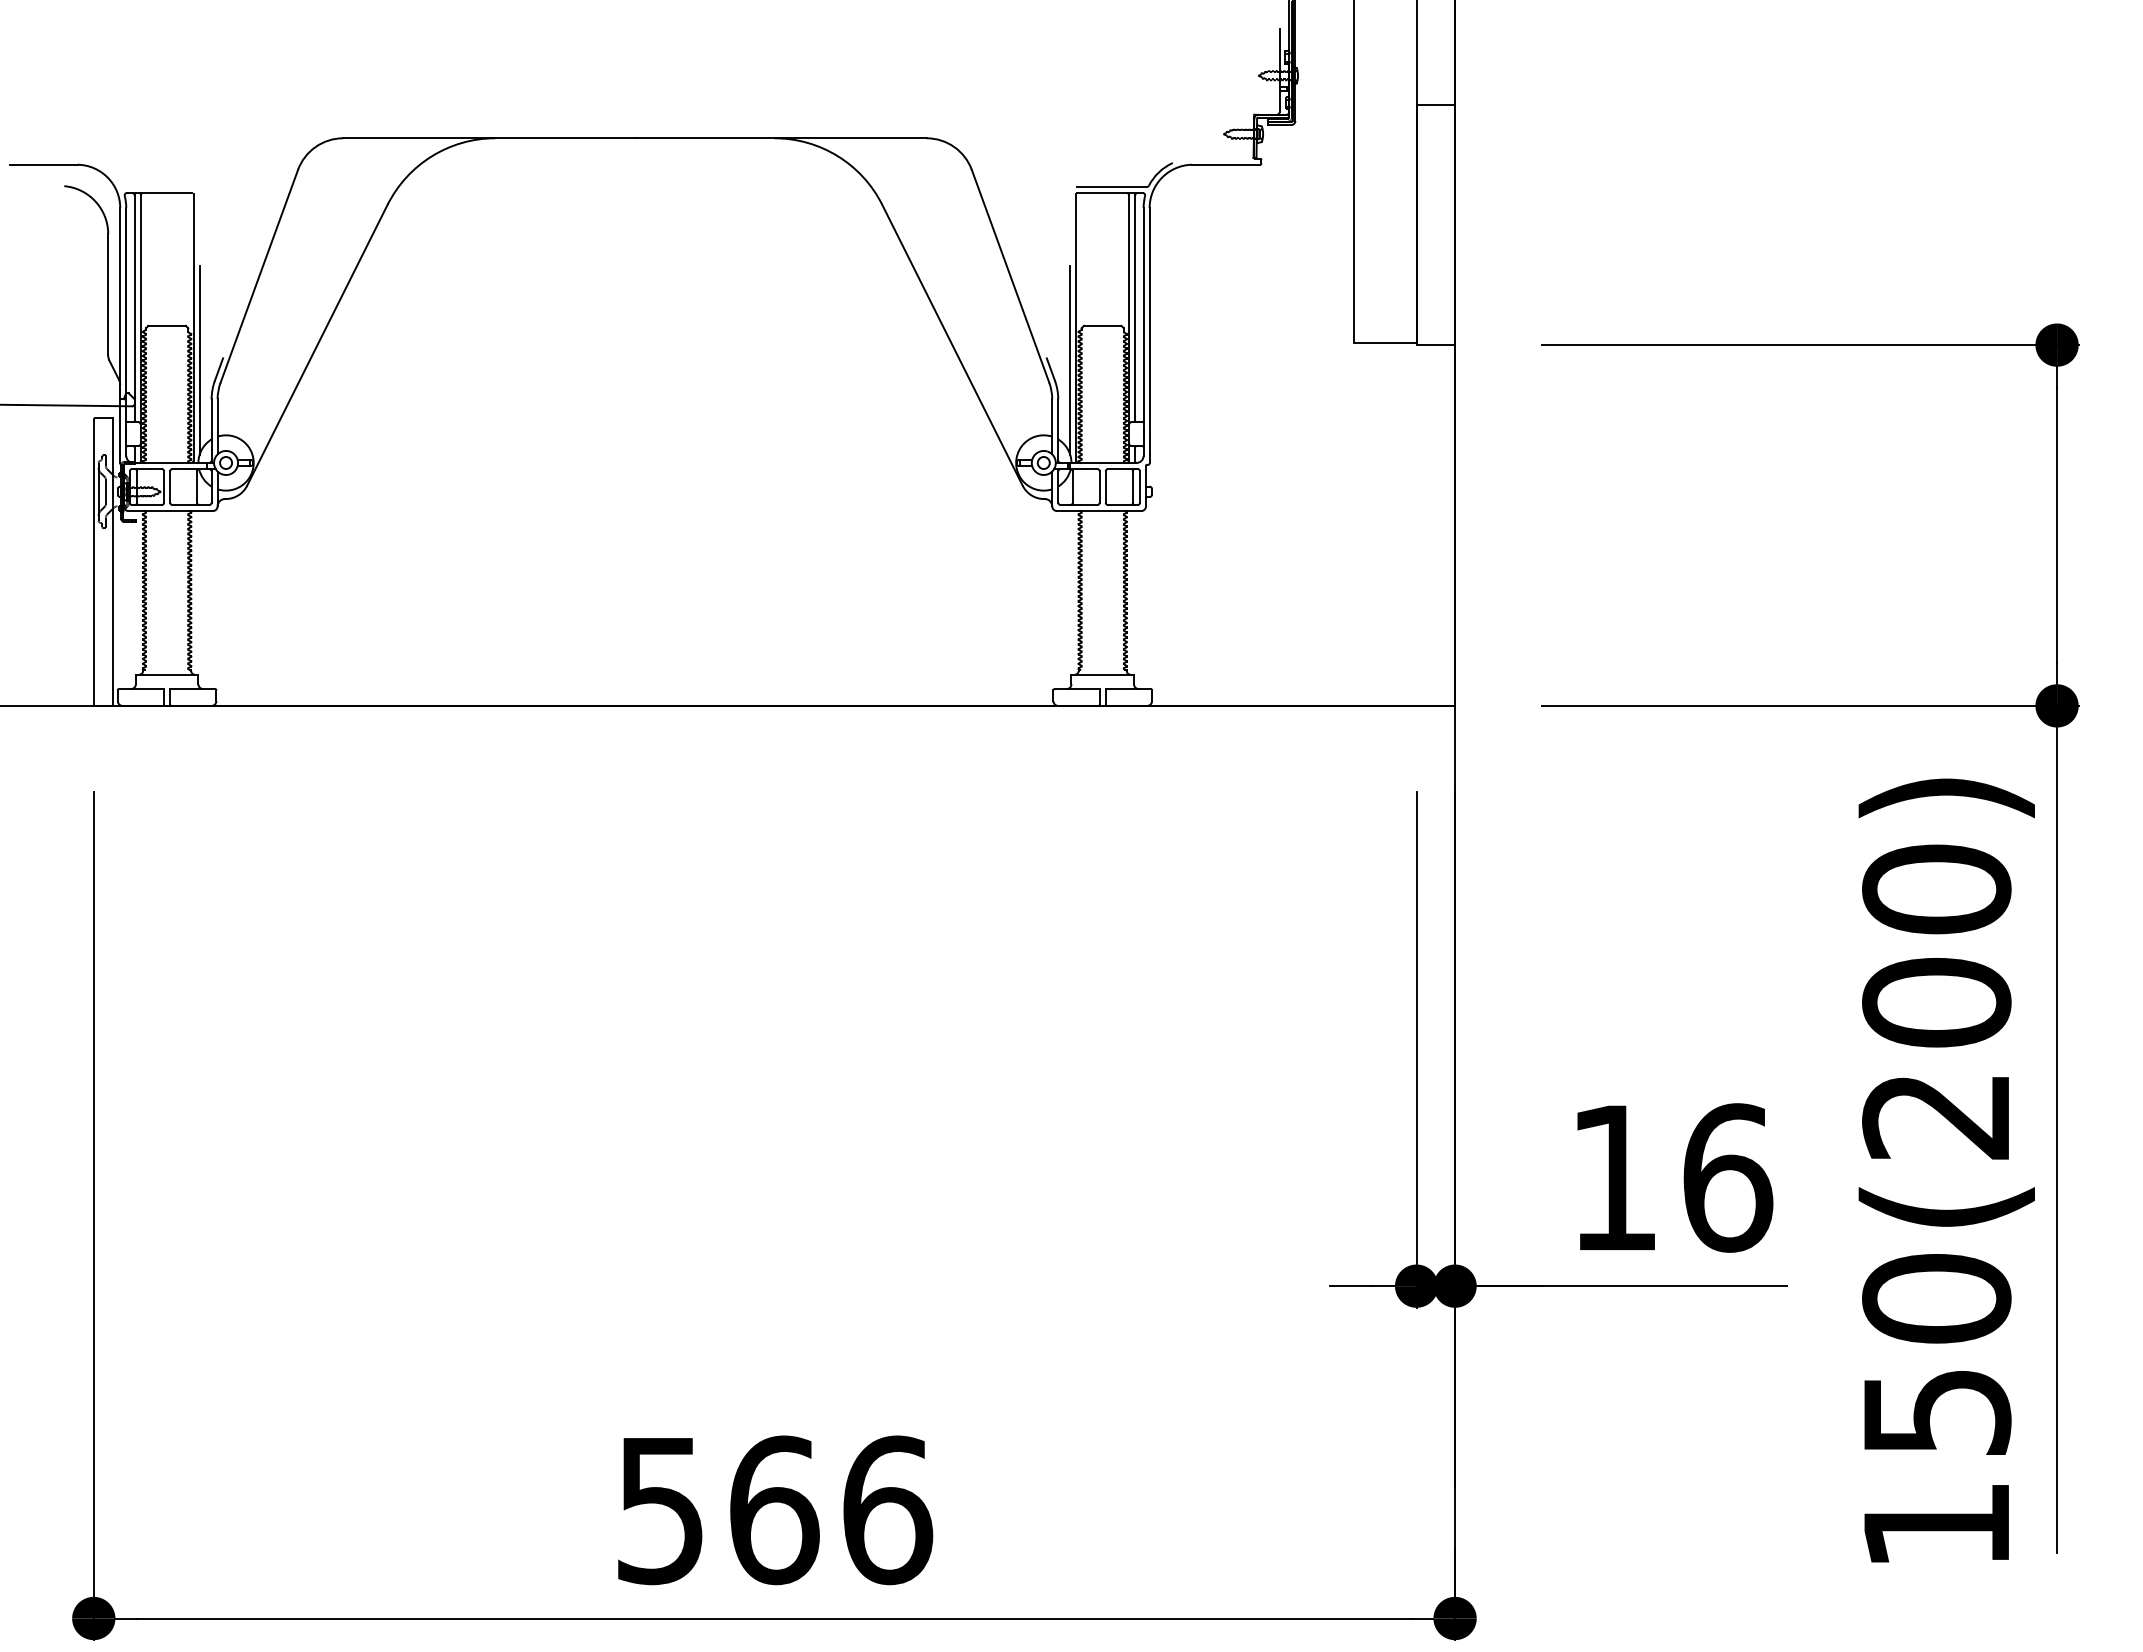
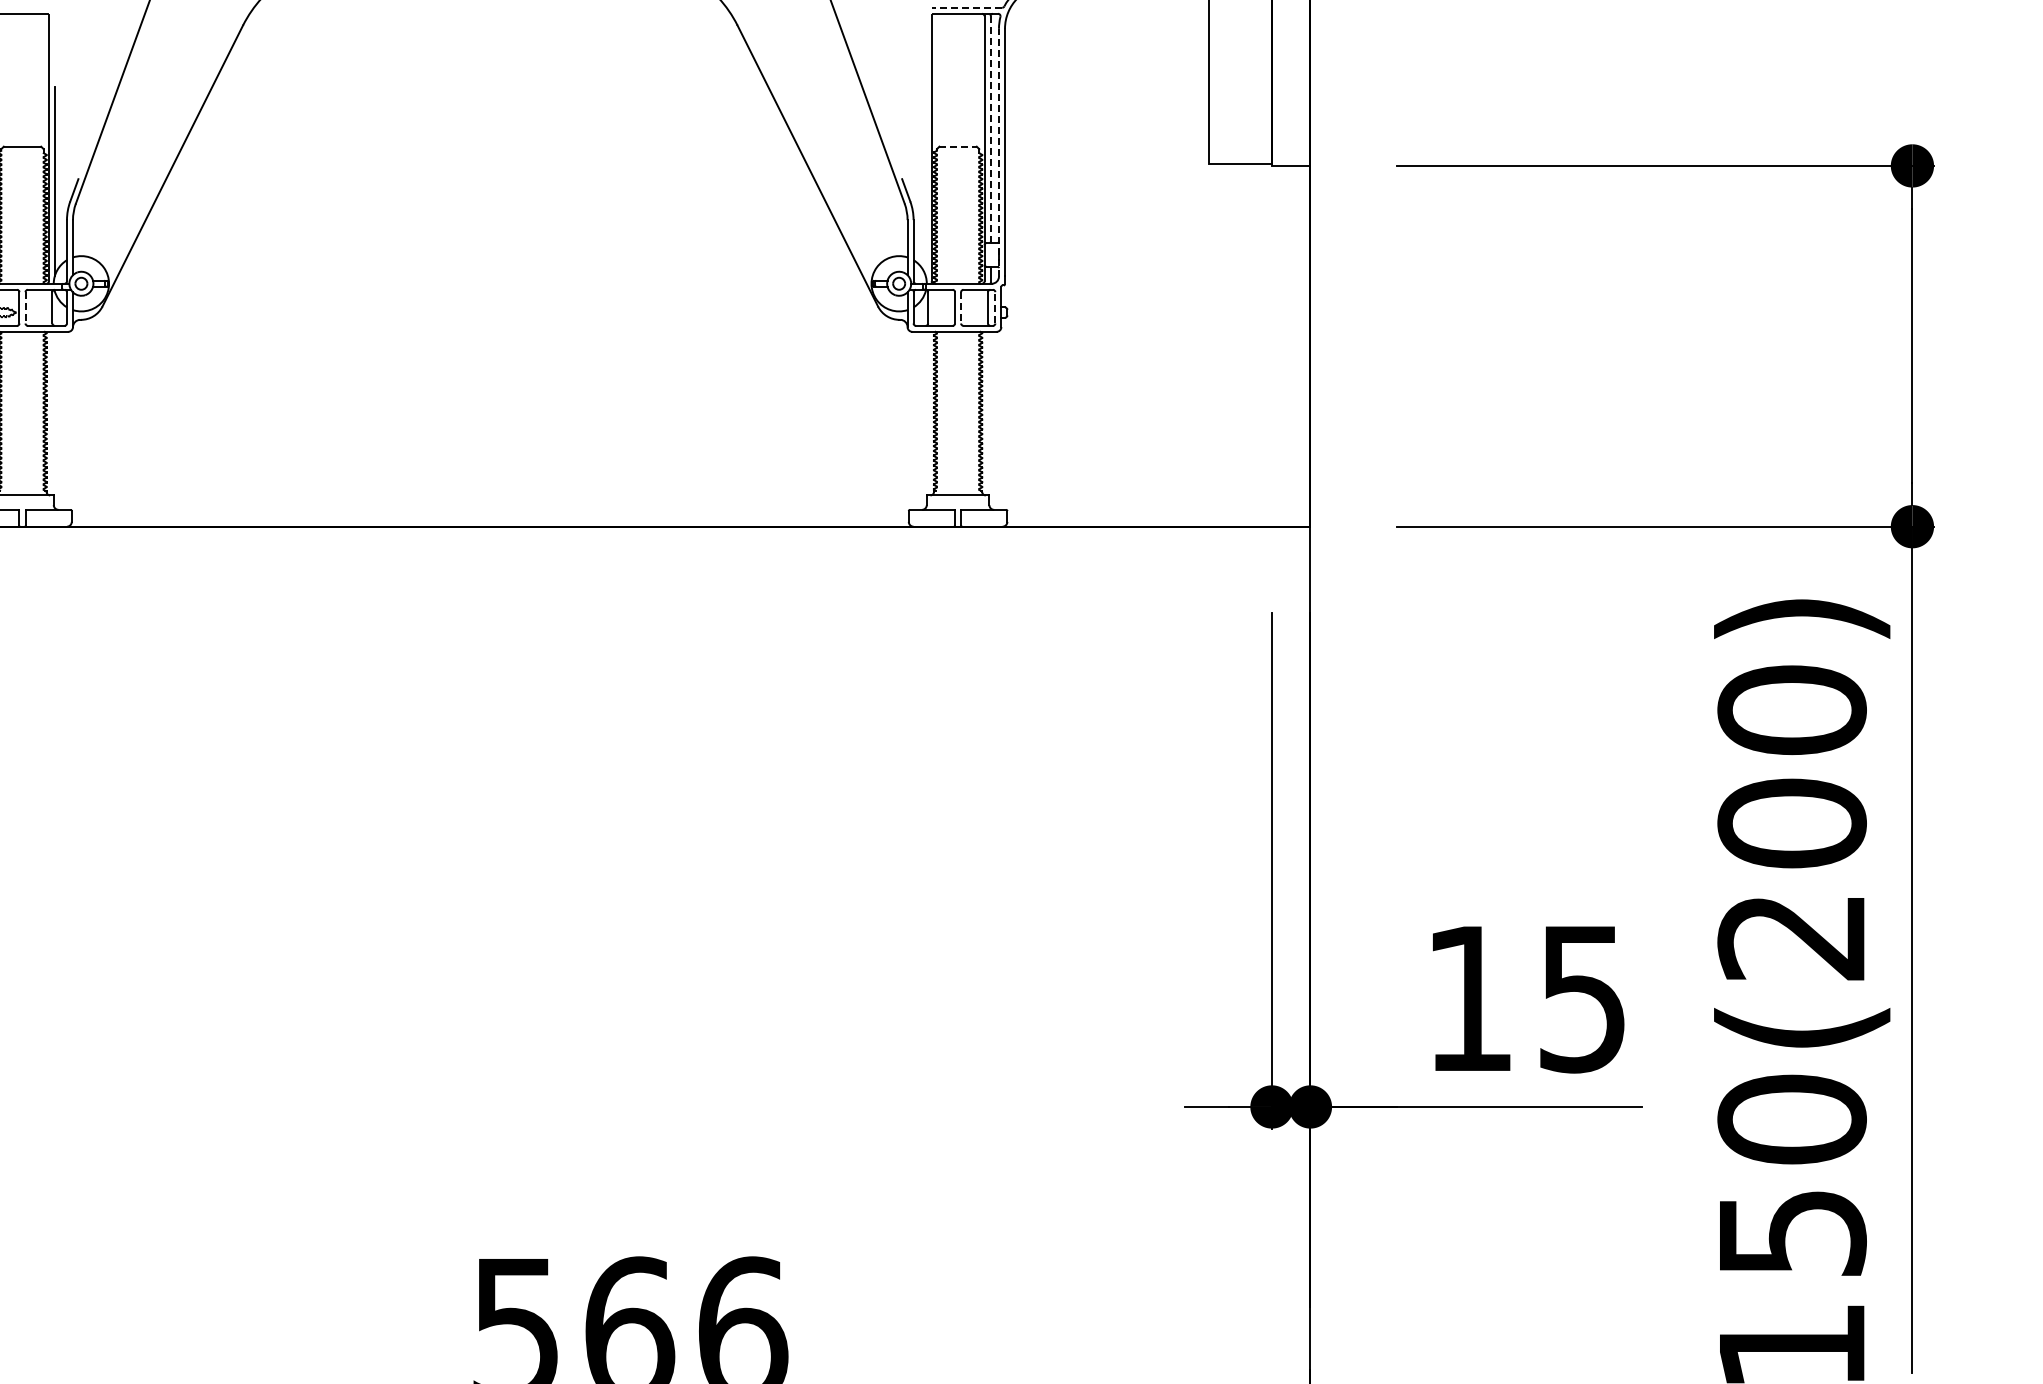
line: (1111, 187) -> (966, 8), solid -> dashed
line: (1135, 308) -> (990, 129), solid -> dashed
line: (1102, 325) -> (957, 146), solid -> dashed
line: (1143, 331) -> (998, 152), solid -> dashed
line: (1070, 359) -> (925, 180), removed
line: (170, 487) -> (25, 308), solid -> dashed
line: (1105, 487) -> (960, 308), solid -> dashed
line: (1140, 487) -> (995, 308), solid -> dashed
text: (1728, 1177) -> (1583, 998), 16 -> 15

